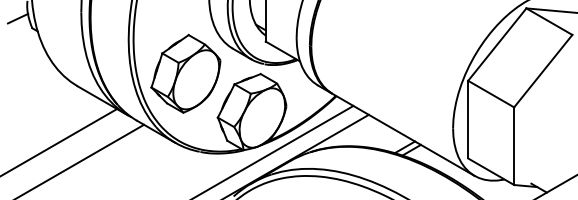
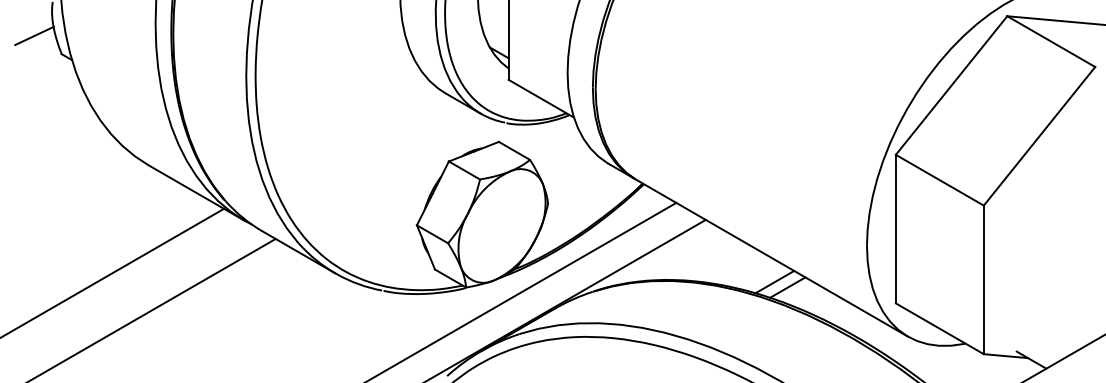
part: (185, 73) -> (354, 140), removed

